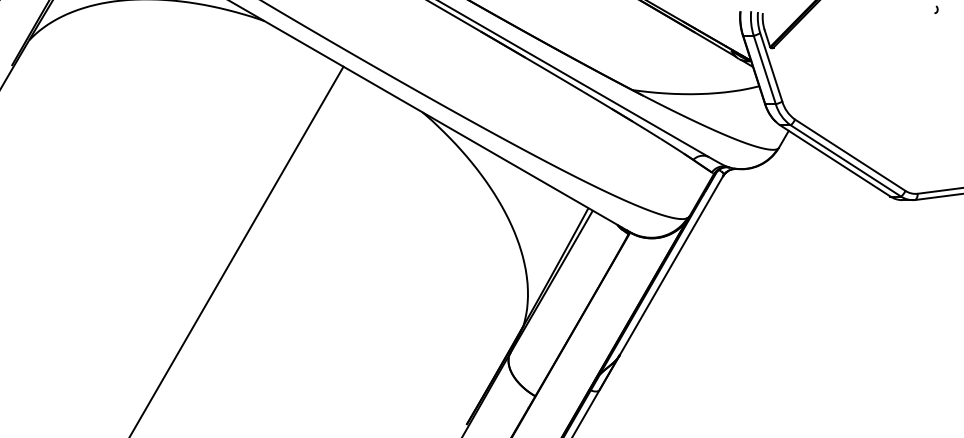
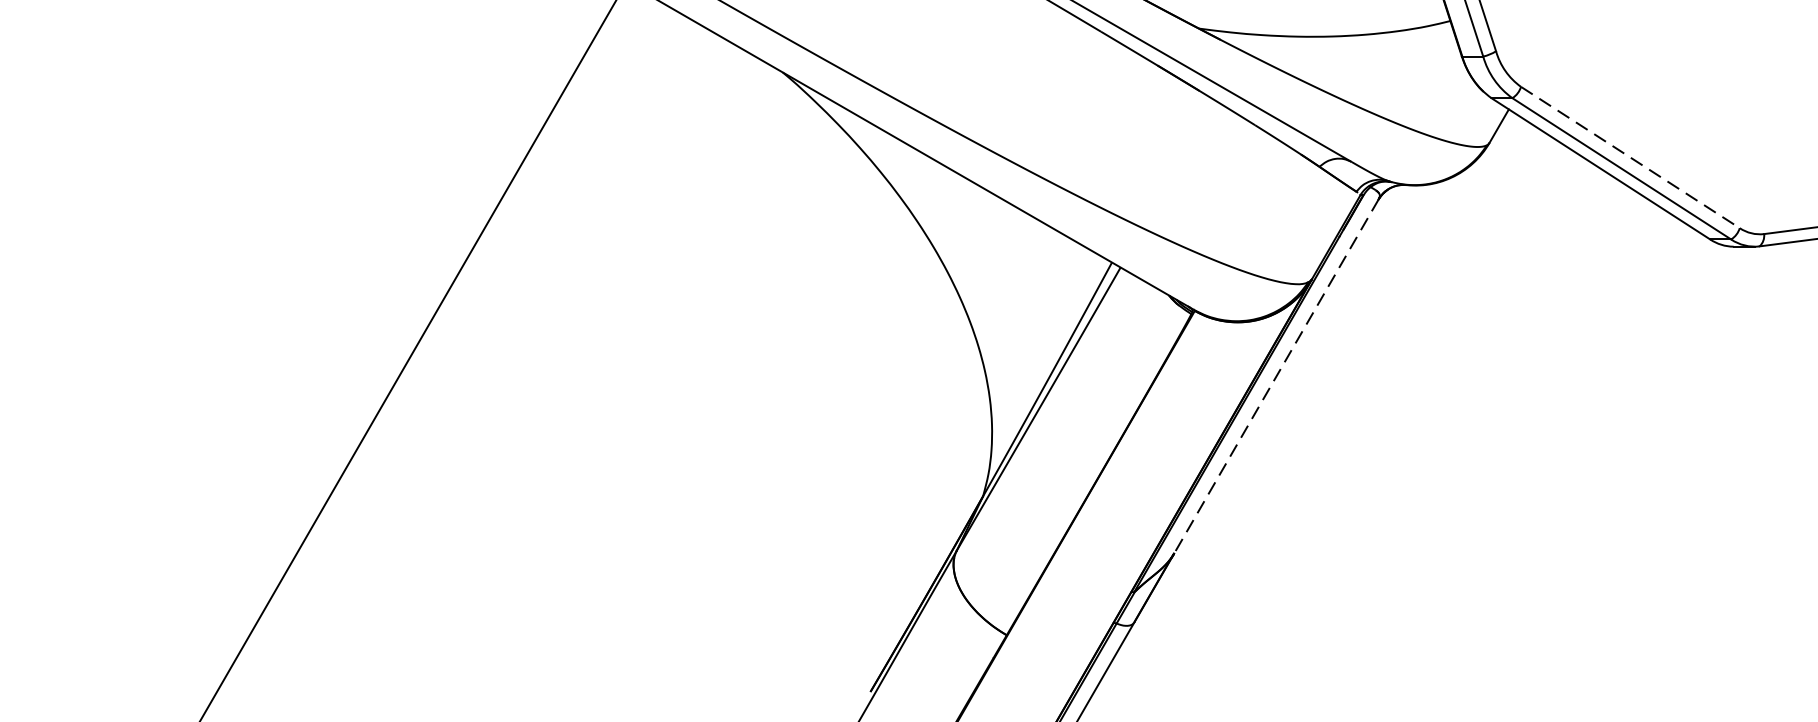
line: (850, 155) -> (1631, 158), solid -> dashed
line: (671, 266) -> (1276, 378), solid -> dashed

